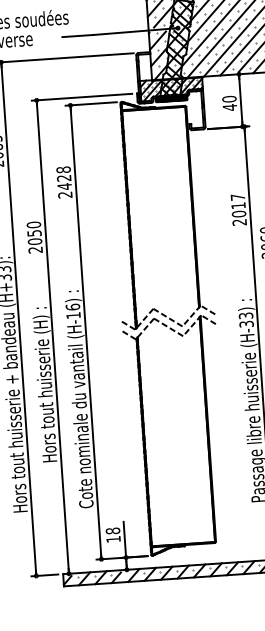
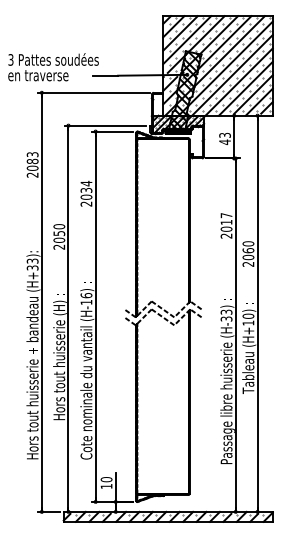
text: (228, 98) -> (224, 134), 40 -> 43
text: (64, 178) -> (86, 190), 2428 -> 2034
text: (112, 530) -> (106, 479), 18 -> 10

